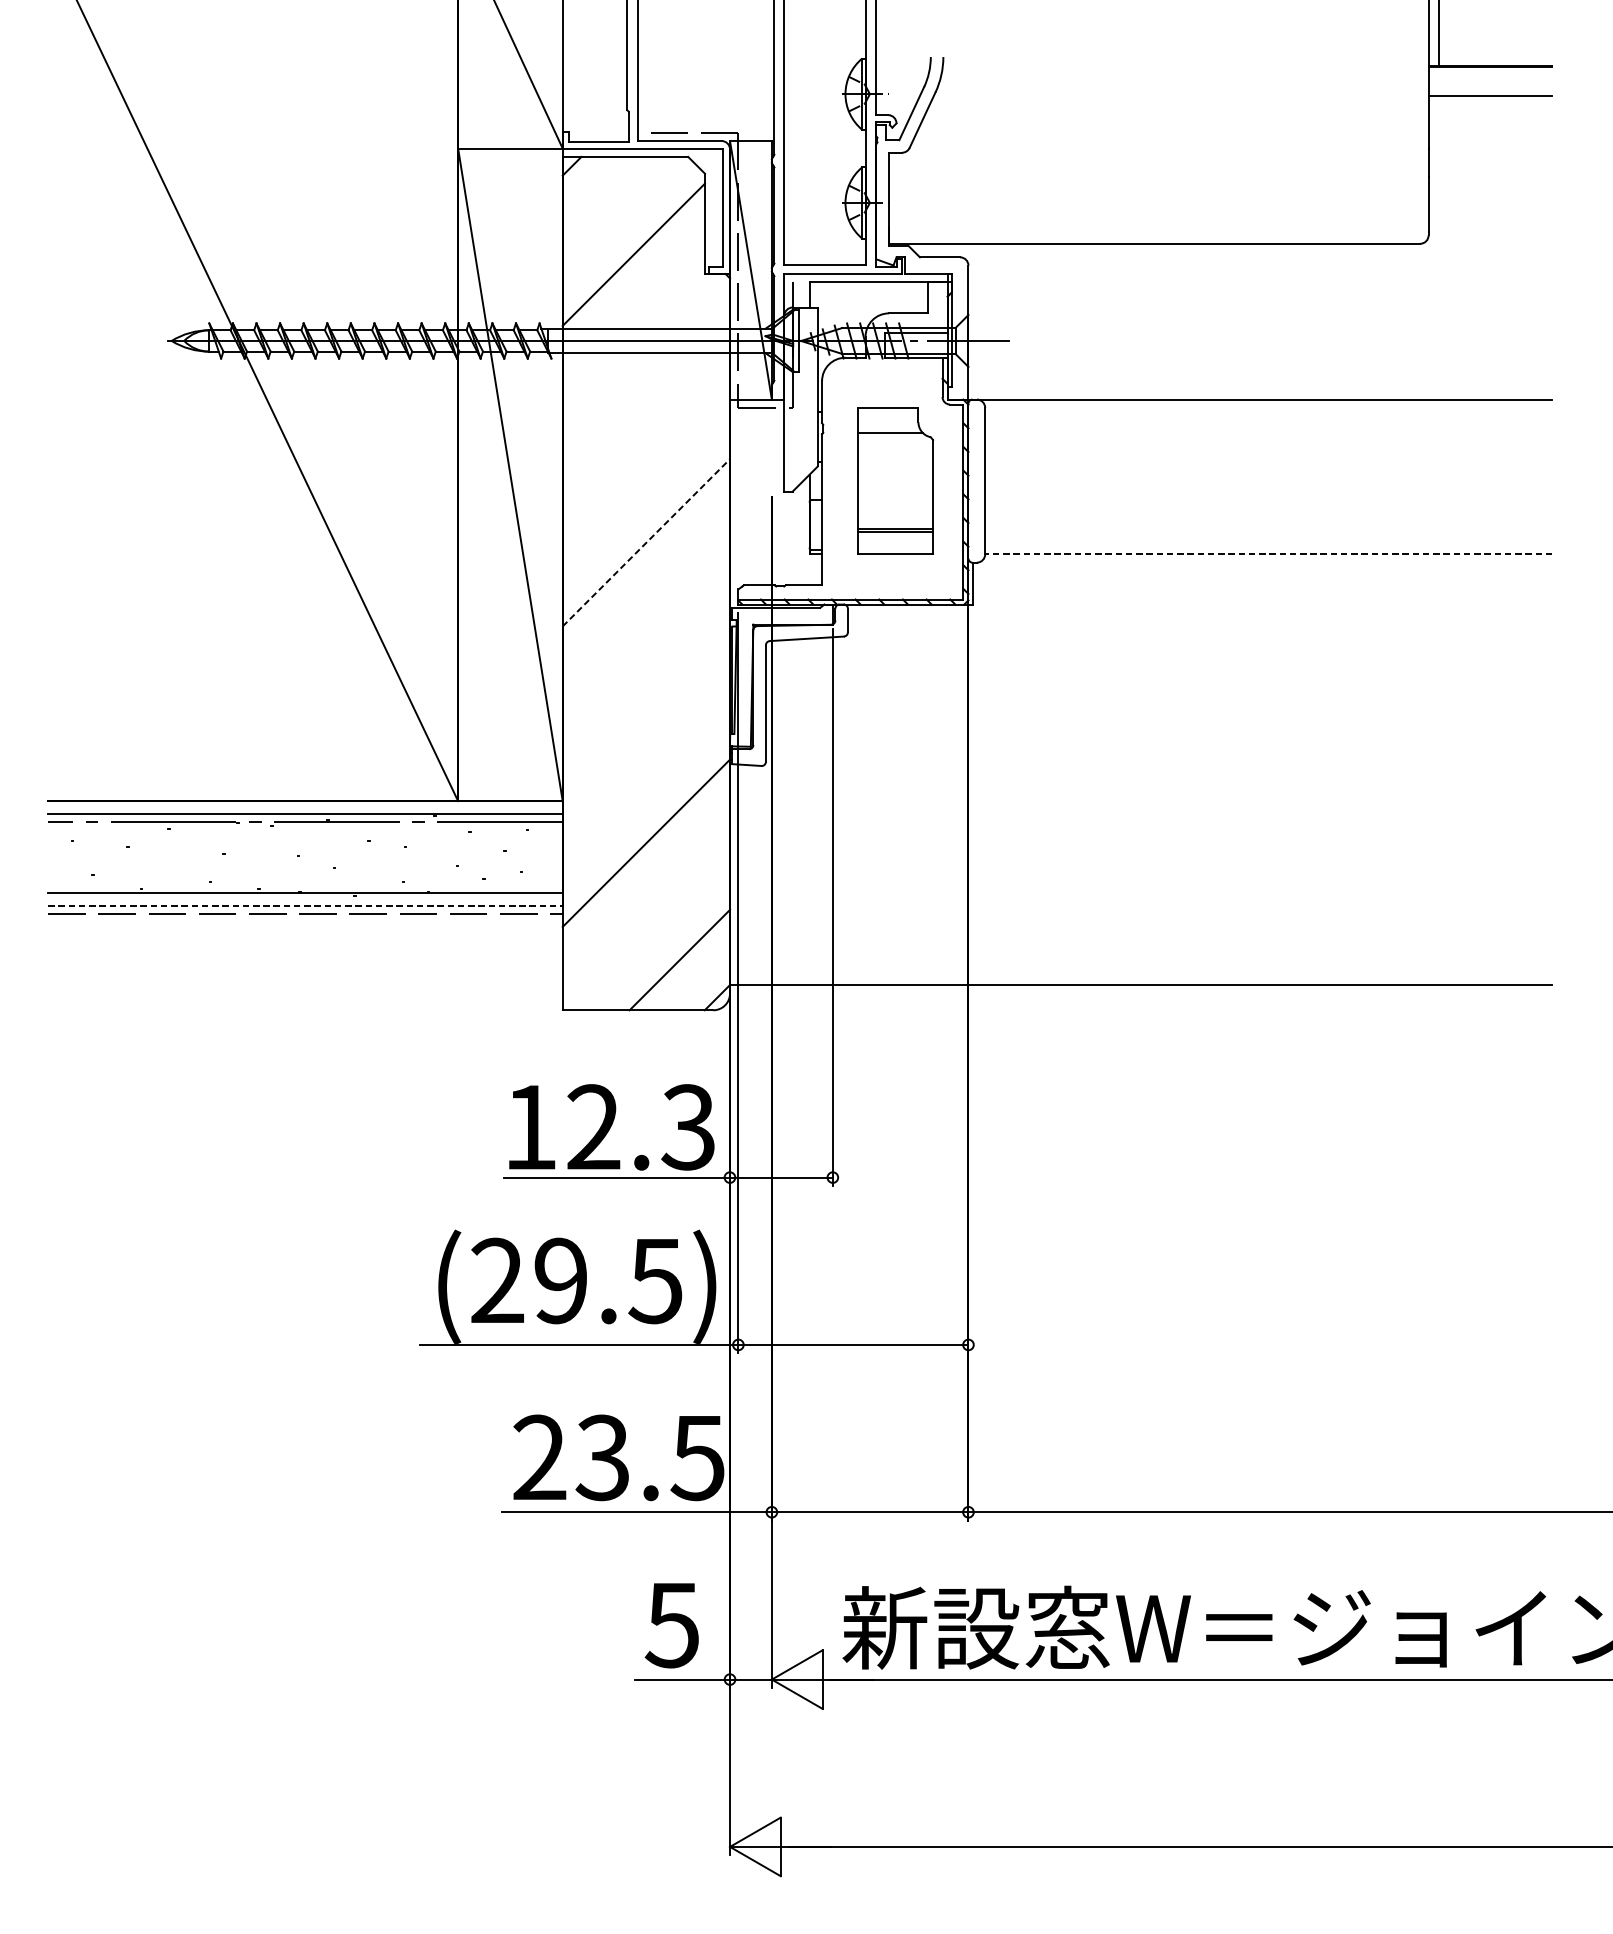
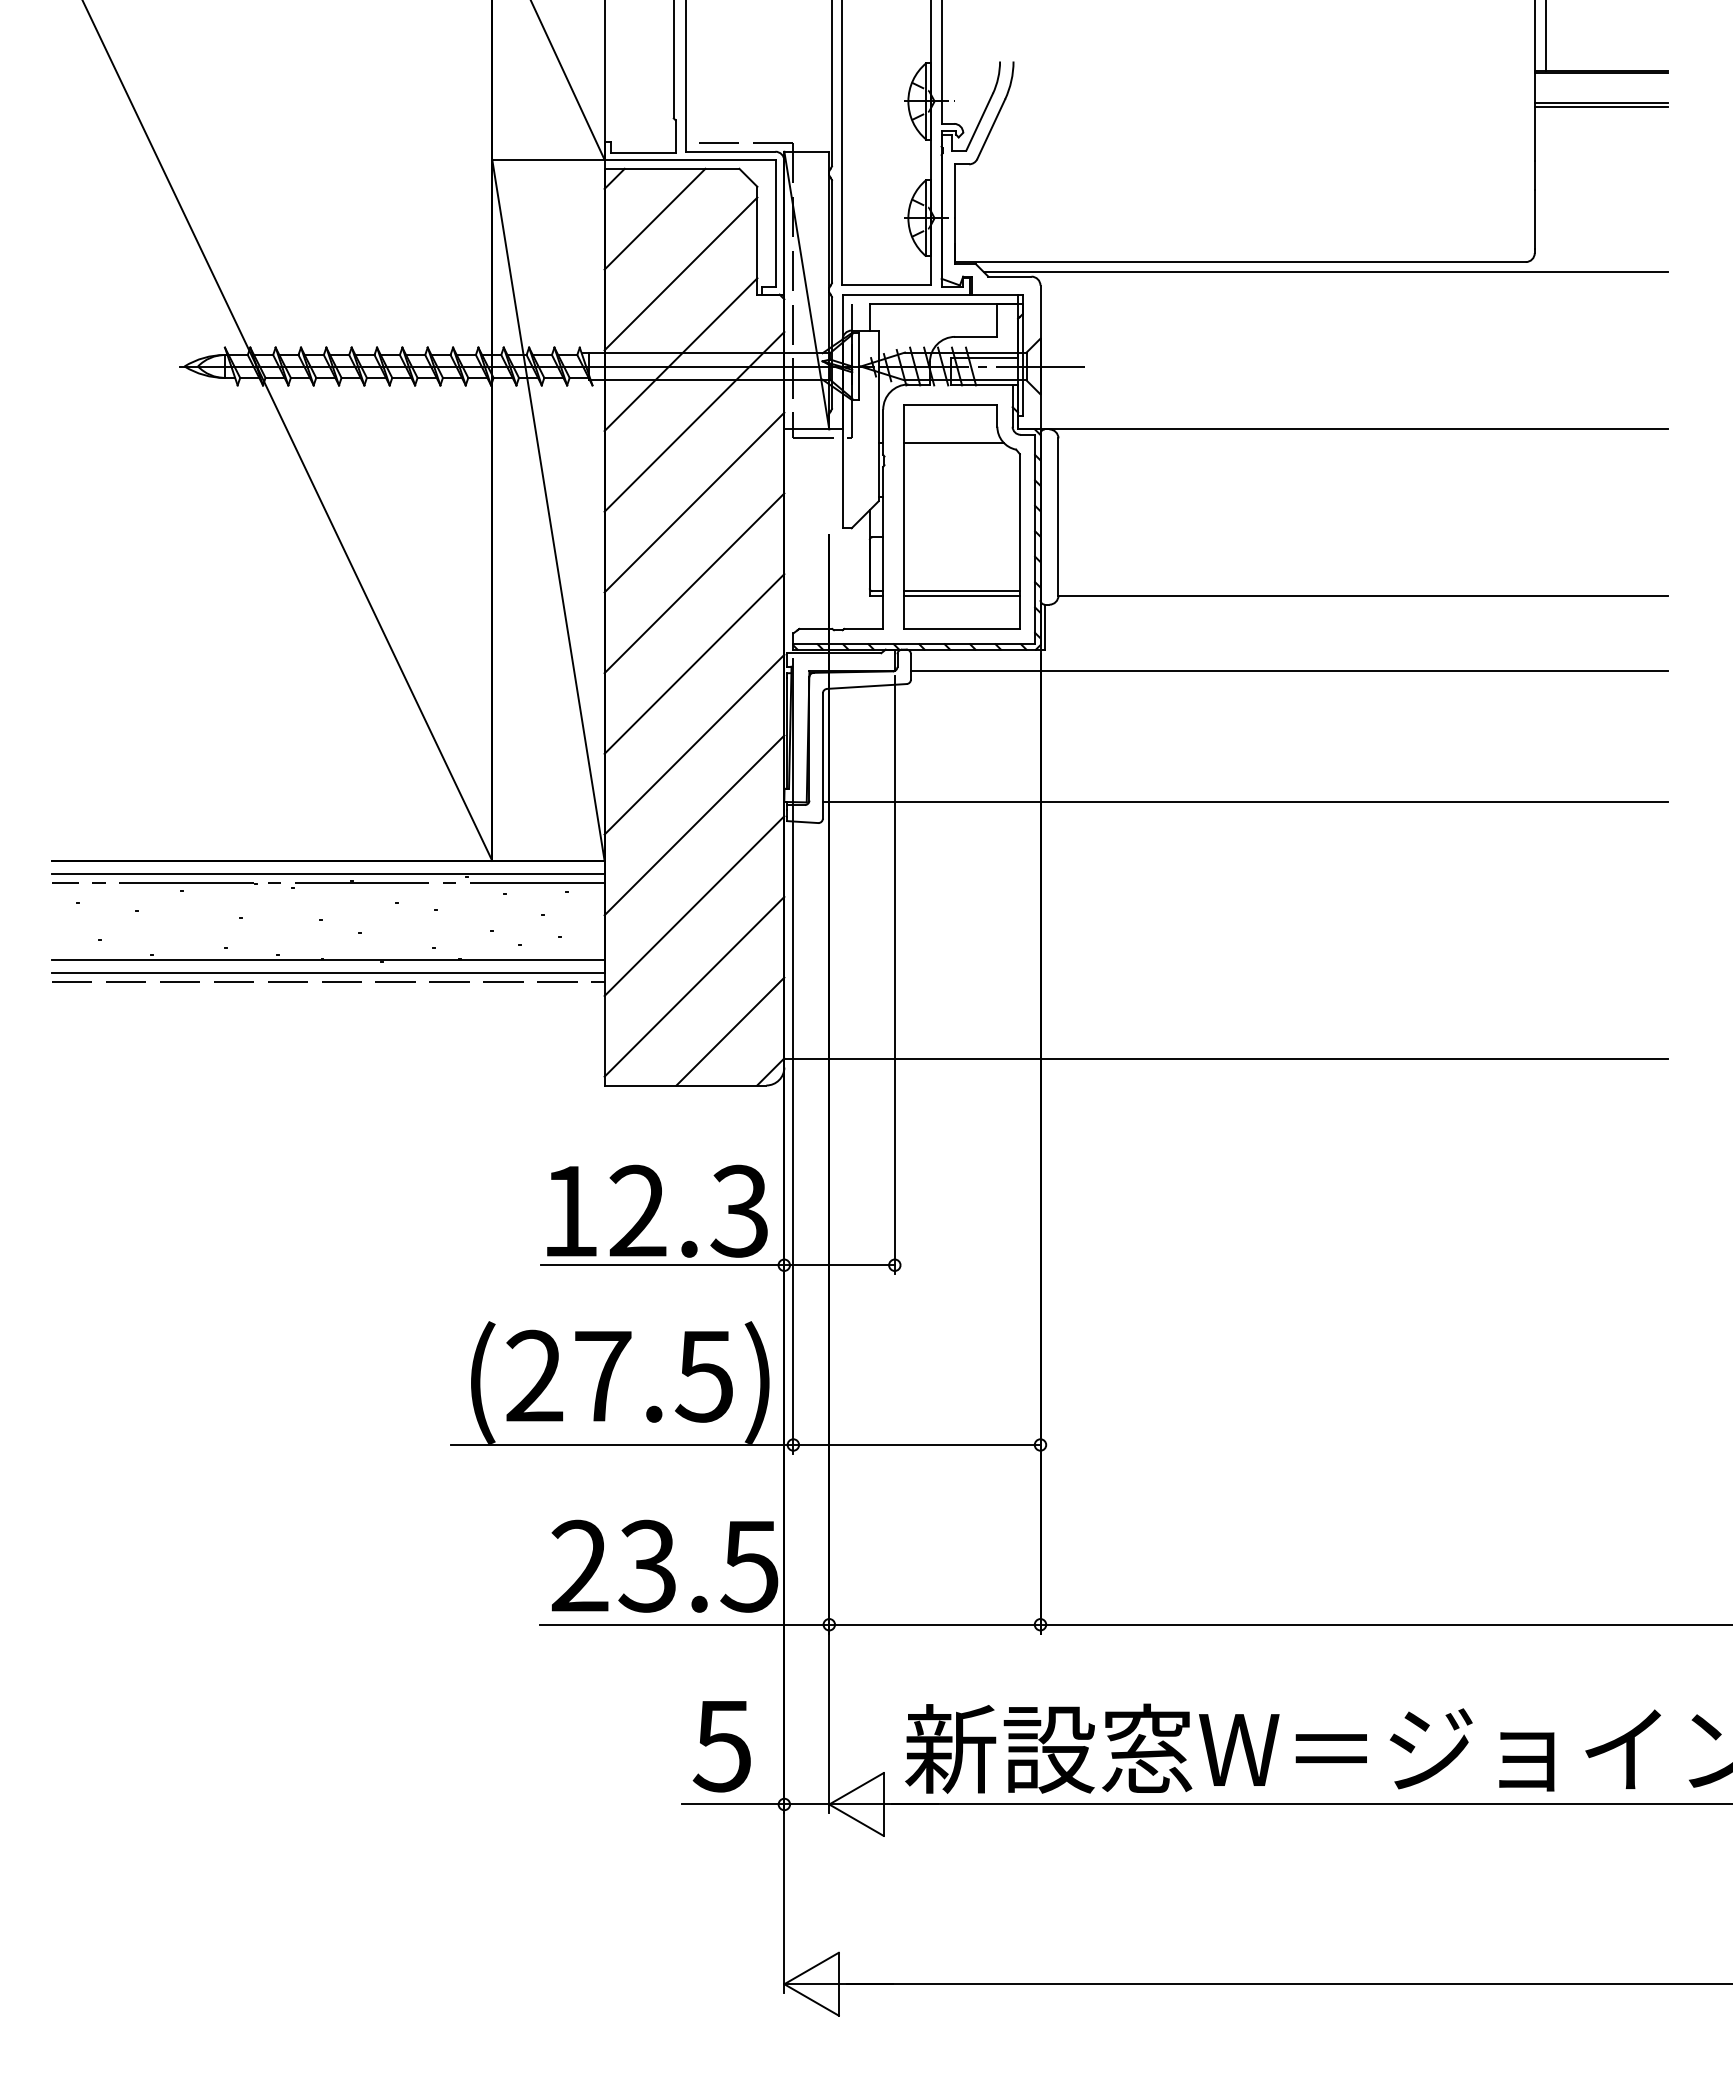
line: (1489, 98) -> (1600, 106), added
line: (609, 203) -> (654, 218), added
line: (1233, 253) -> (1325, 272), added
line: (633, 329) -> (680, 354), added
line: (646, 392) -> (694, 421), added
line: (646, 467) -> (694, 502), added
part: (894, 480) -> (961, 516), size x1.43
line: (646, 542) -> (694, 582), dashed -> solid
line: (1269, 554) -> (1363, 595), dashed -> solid
line: (646, 617) -> (694, 663), added
line: (1199, 624) -> (1288, 671), added
line: (646, 692) -> (694, 744), added
line: (1158, 746) -> (1244, 802), added
line: (646, 768) -> (694, 825), added
line: (305, 906) -> (328, 973), dashed -> solid
line: (646, 918) -> (694, 986), added
text: (560, 1280) -> (602, 1375), (29.5) -> (27.5)

